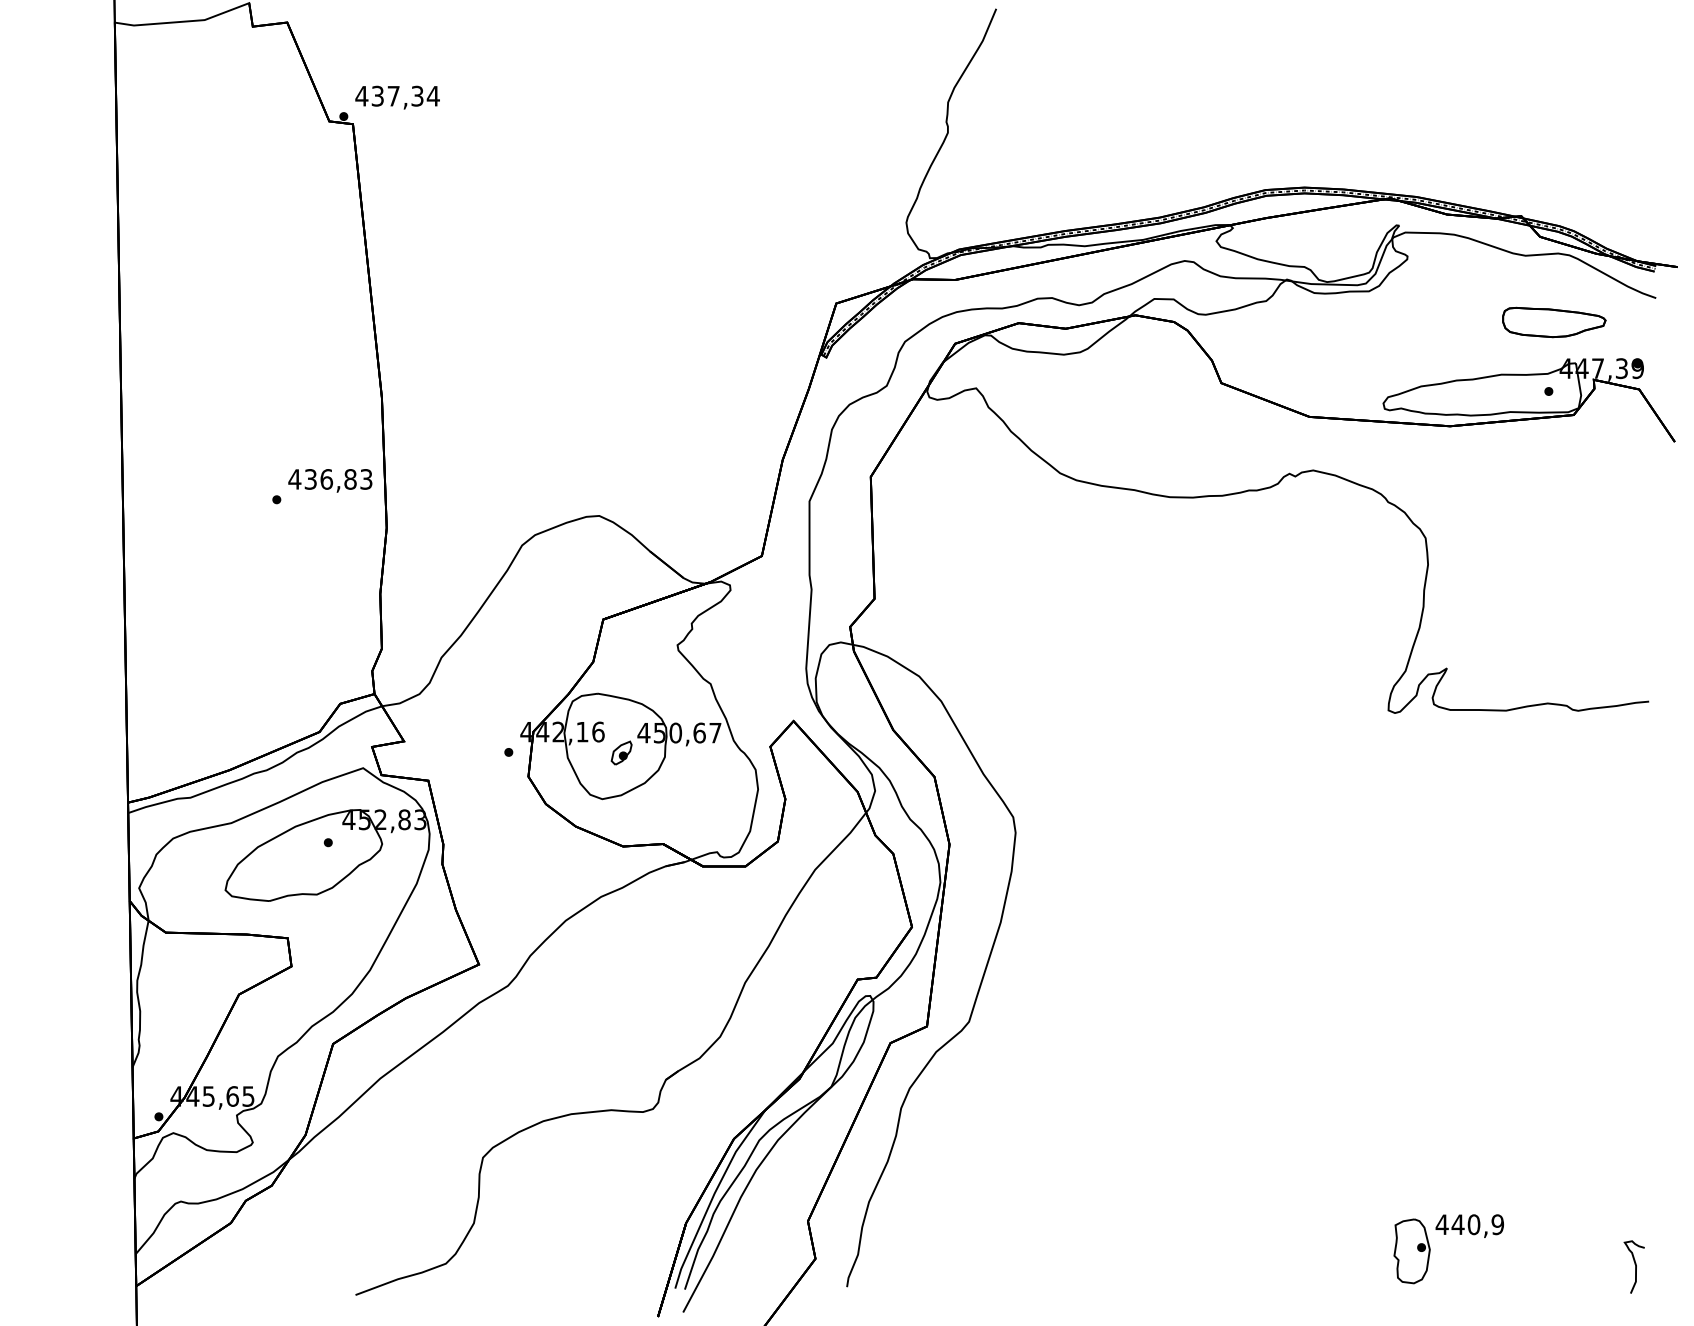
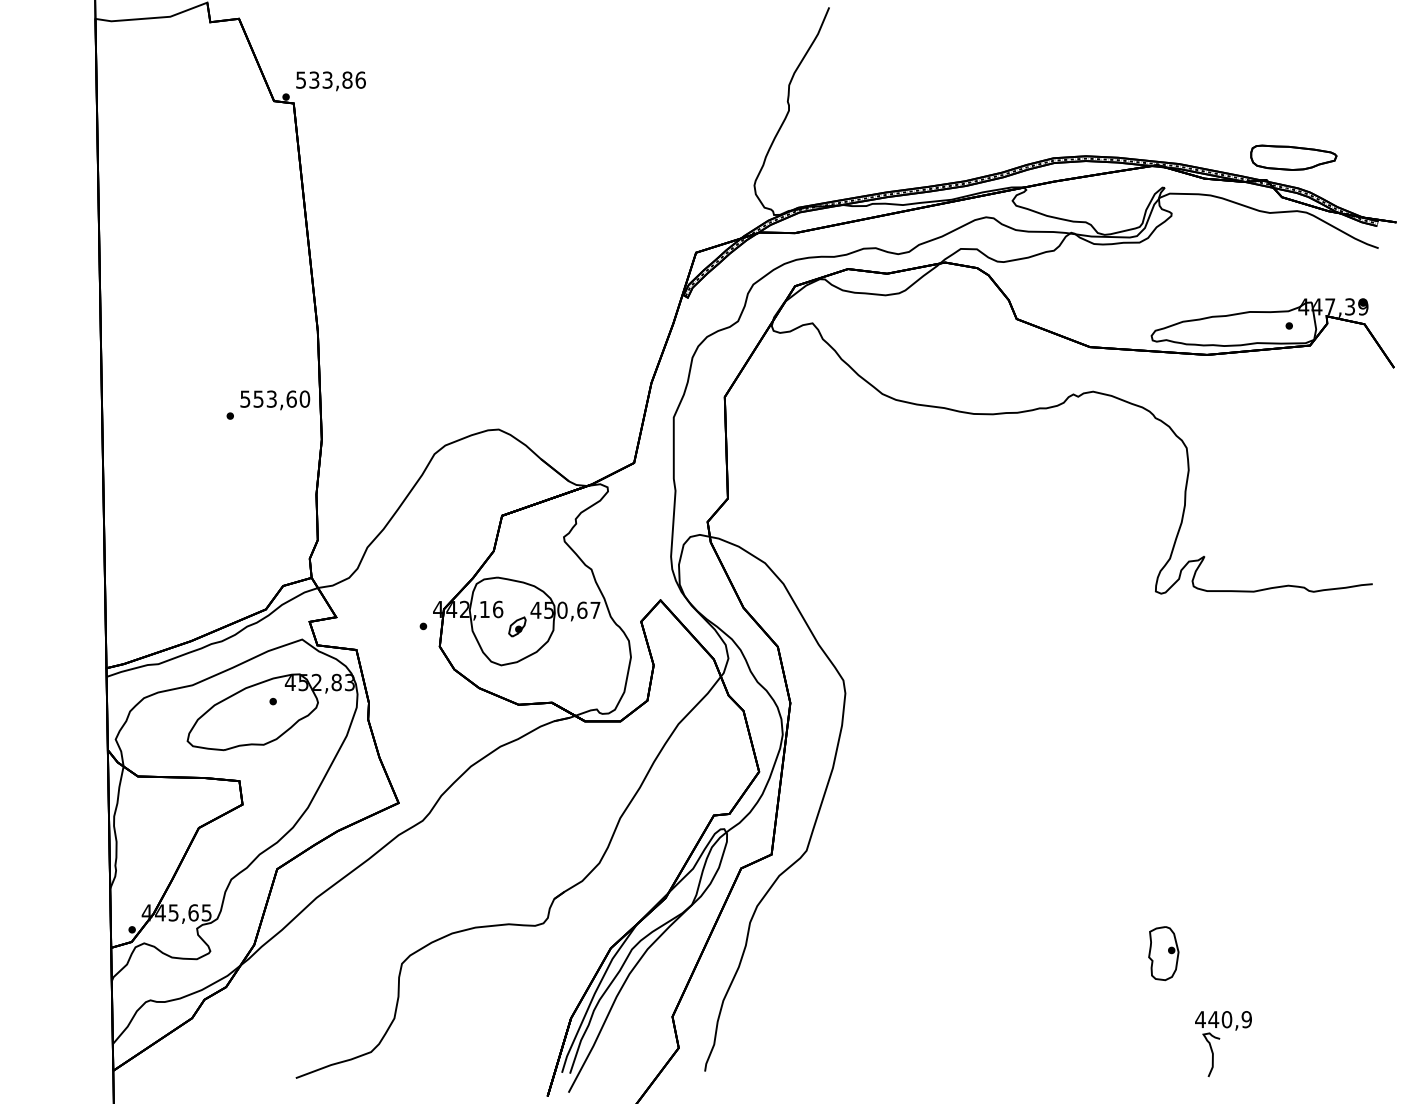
text: (397, 95) -> (330, 79), 437,34 -> 533,86
part: (1554, 322) -> (1293, 157), moved
text: (330, 479) -> (275, 399), 436,83 -> 553,60
part: (1411, 1251) -> (1163, 953), moved
curve: (1635, 1266) -> (1212, 1054), moved

